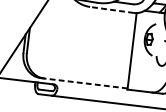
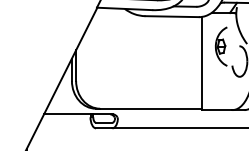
line: (112, 9) -> (172, 16), dashed -> solid
line: (85, 83) -> (150, 108), dashed -> solid

